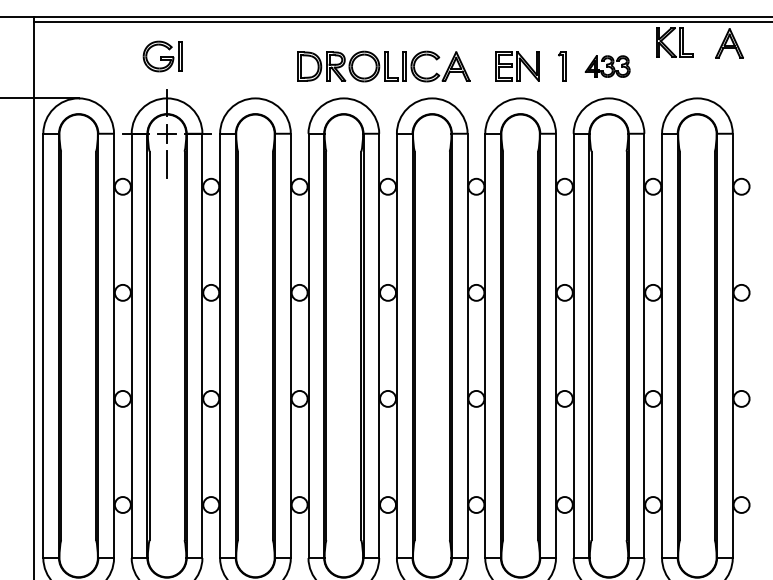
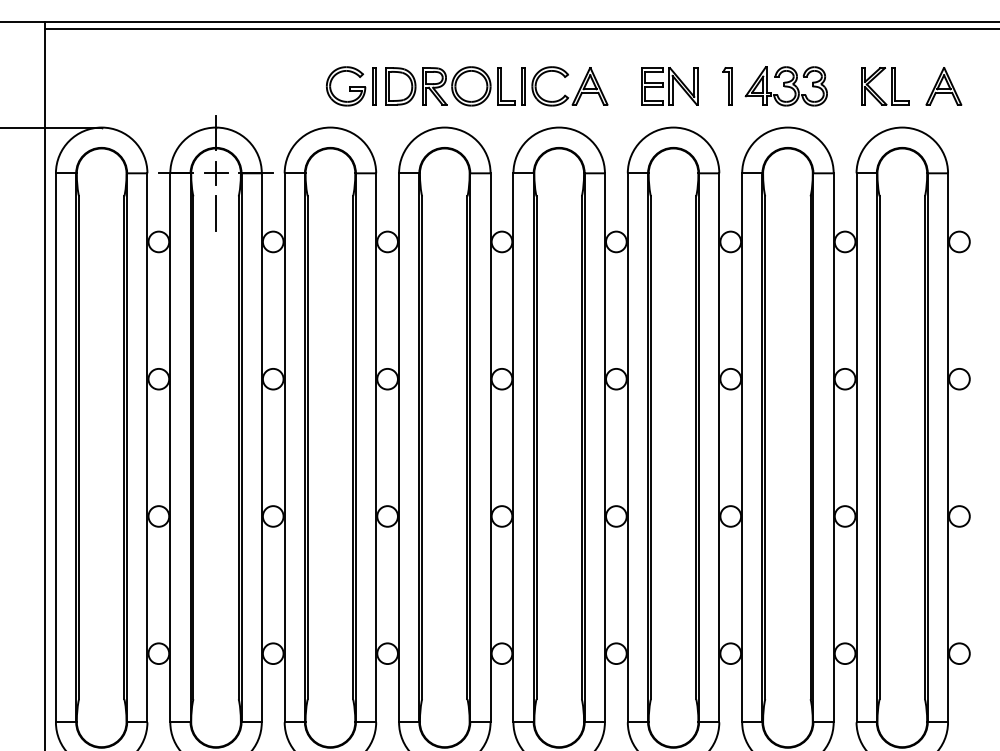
part: (675, 42) -> (885, 86), moved
part: (729, 43) -> (943, 86), moved
part: (162, 56) -> (351, 86), moved
part: (607, 66) -> (785, 86), size x1.43

